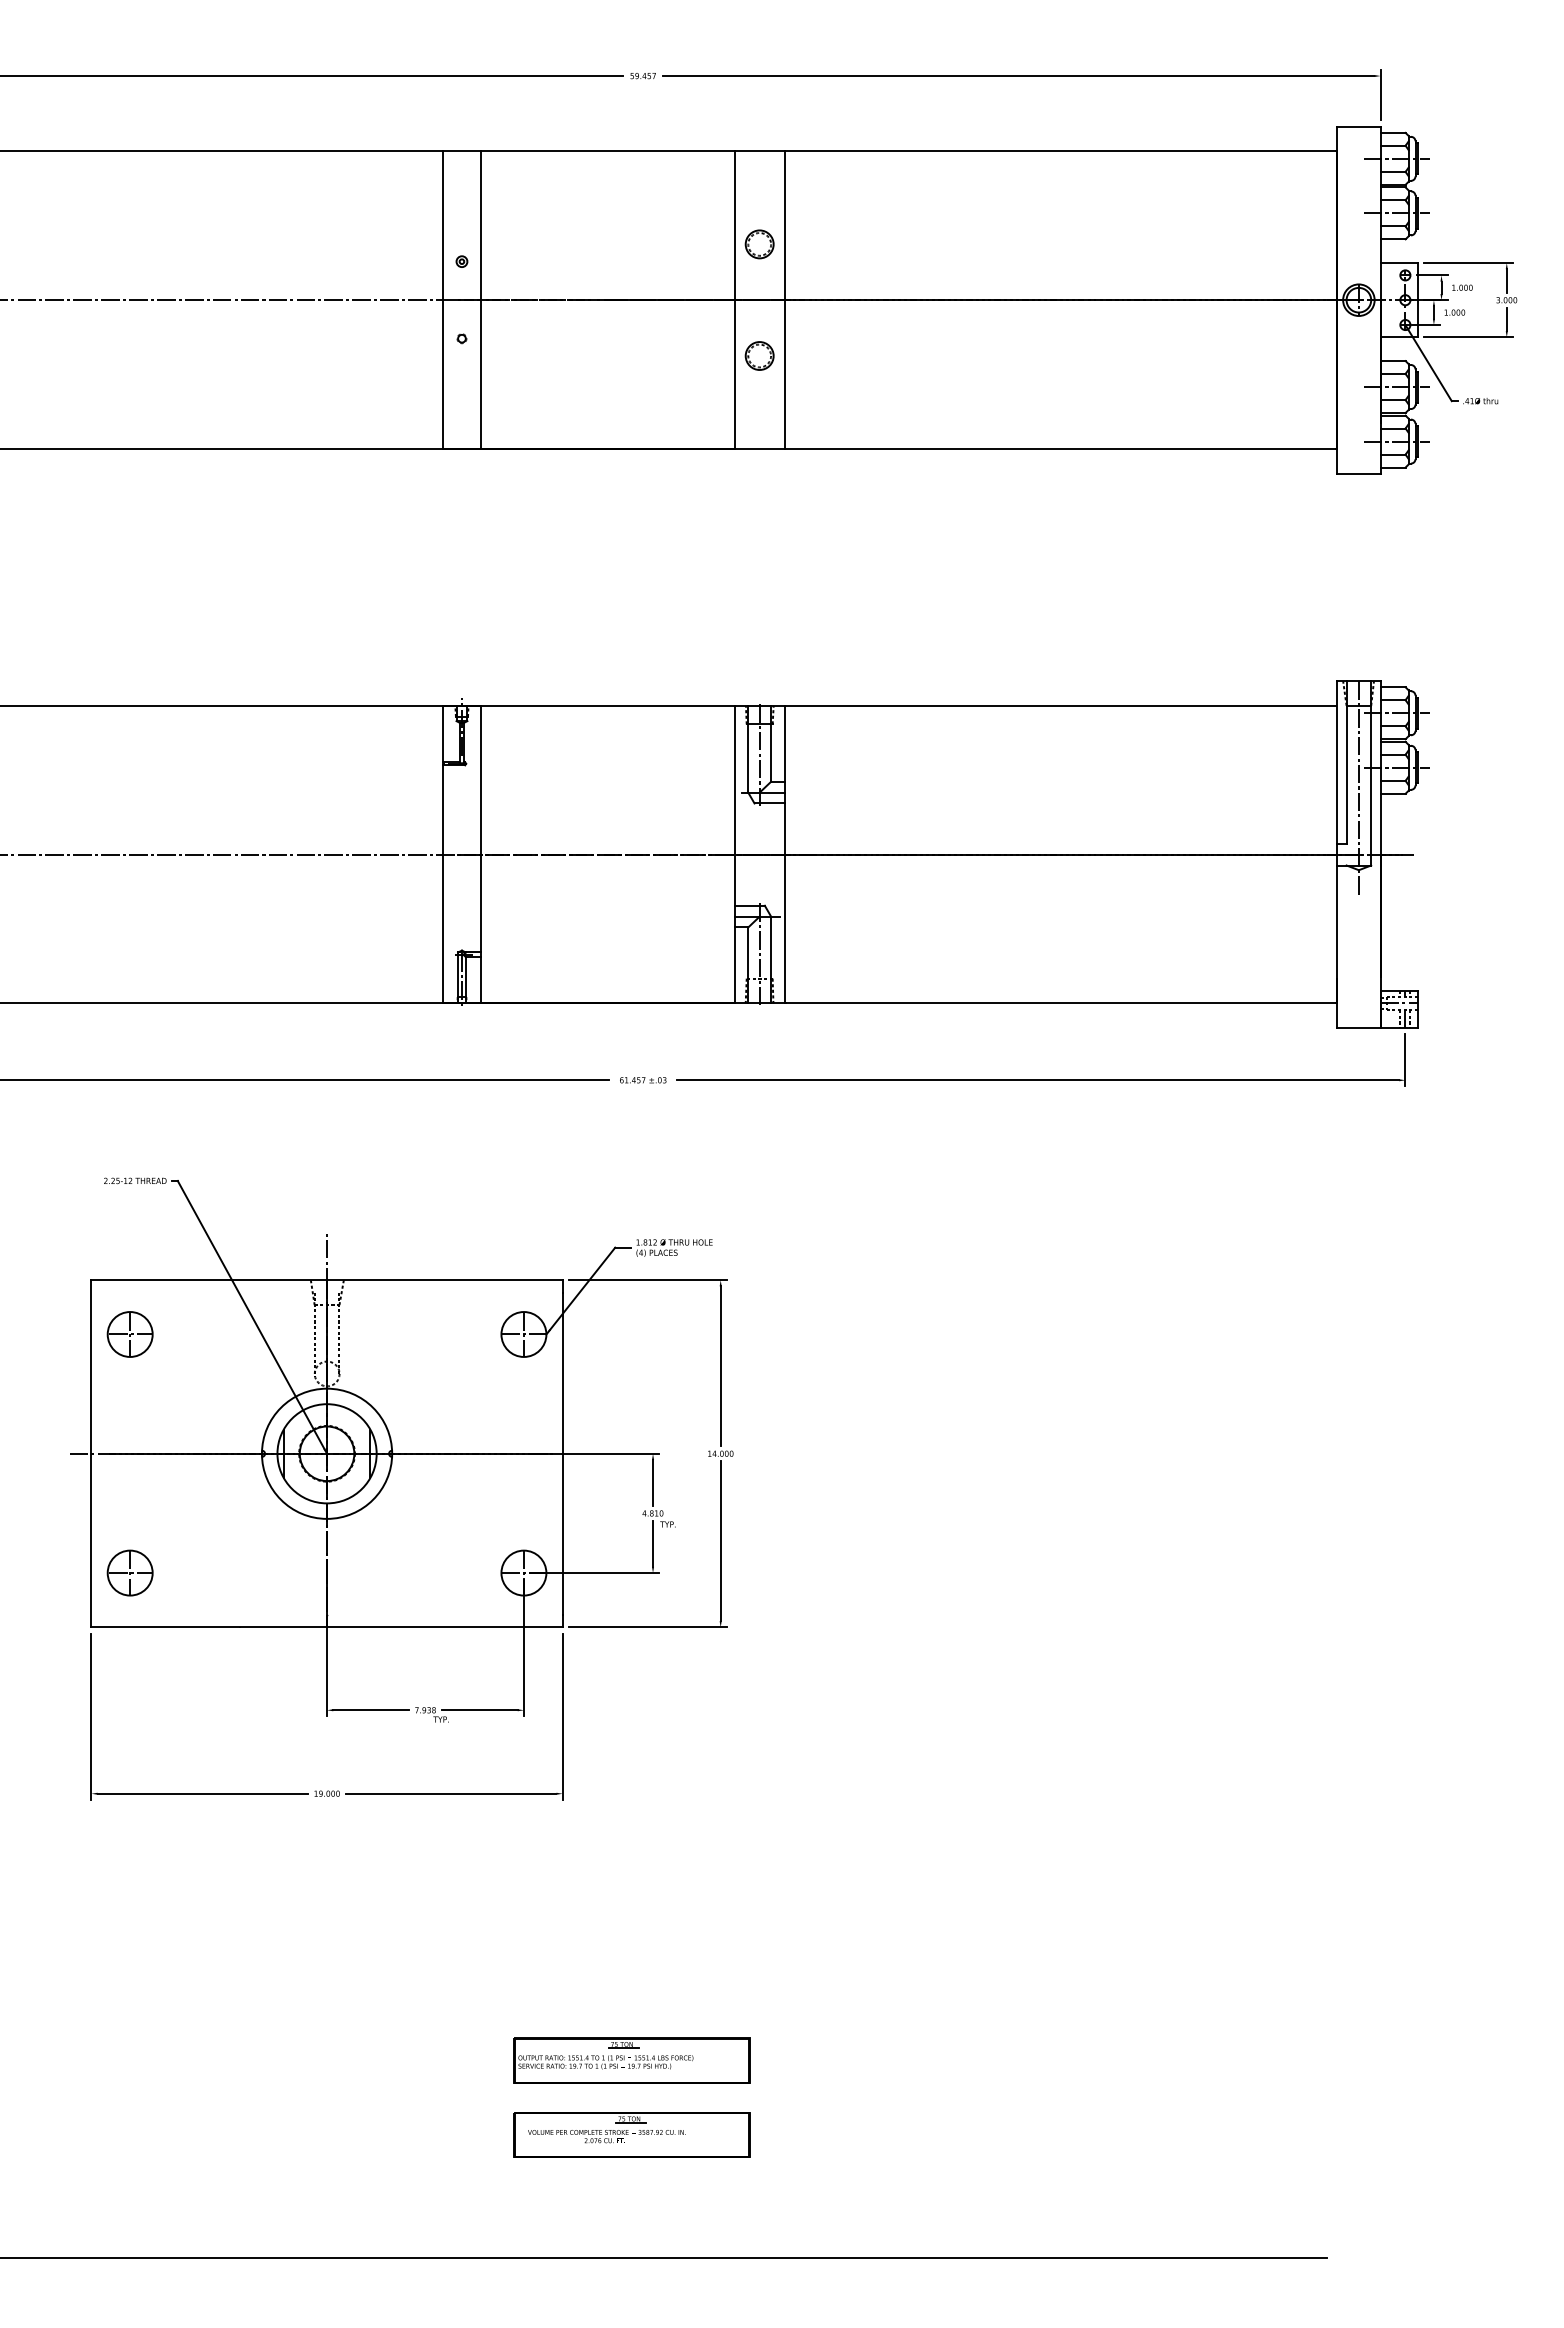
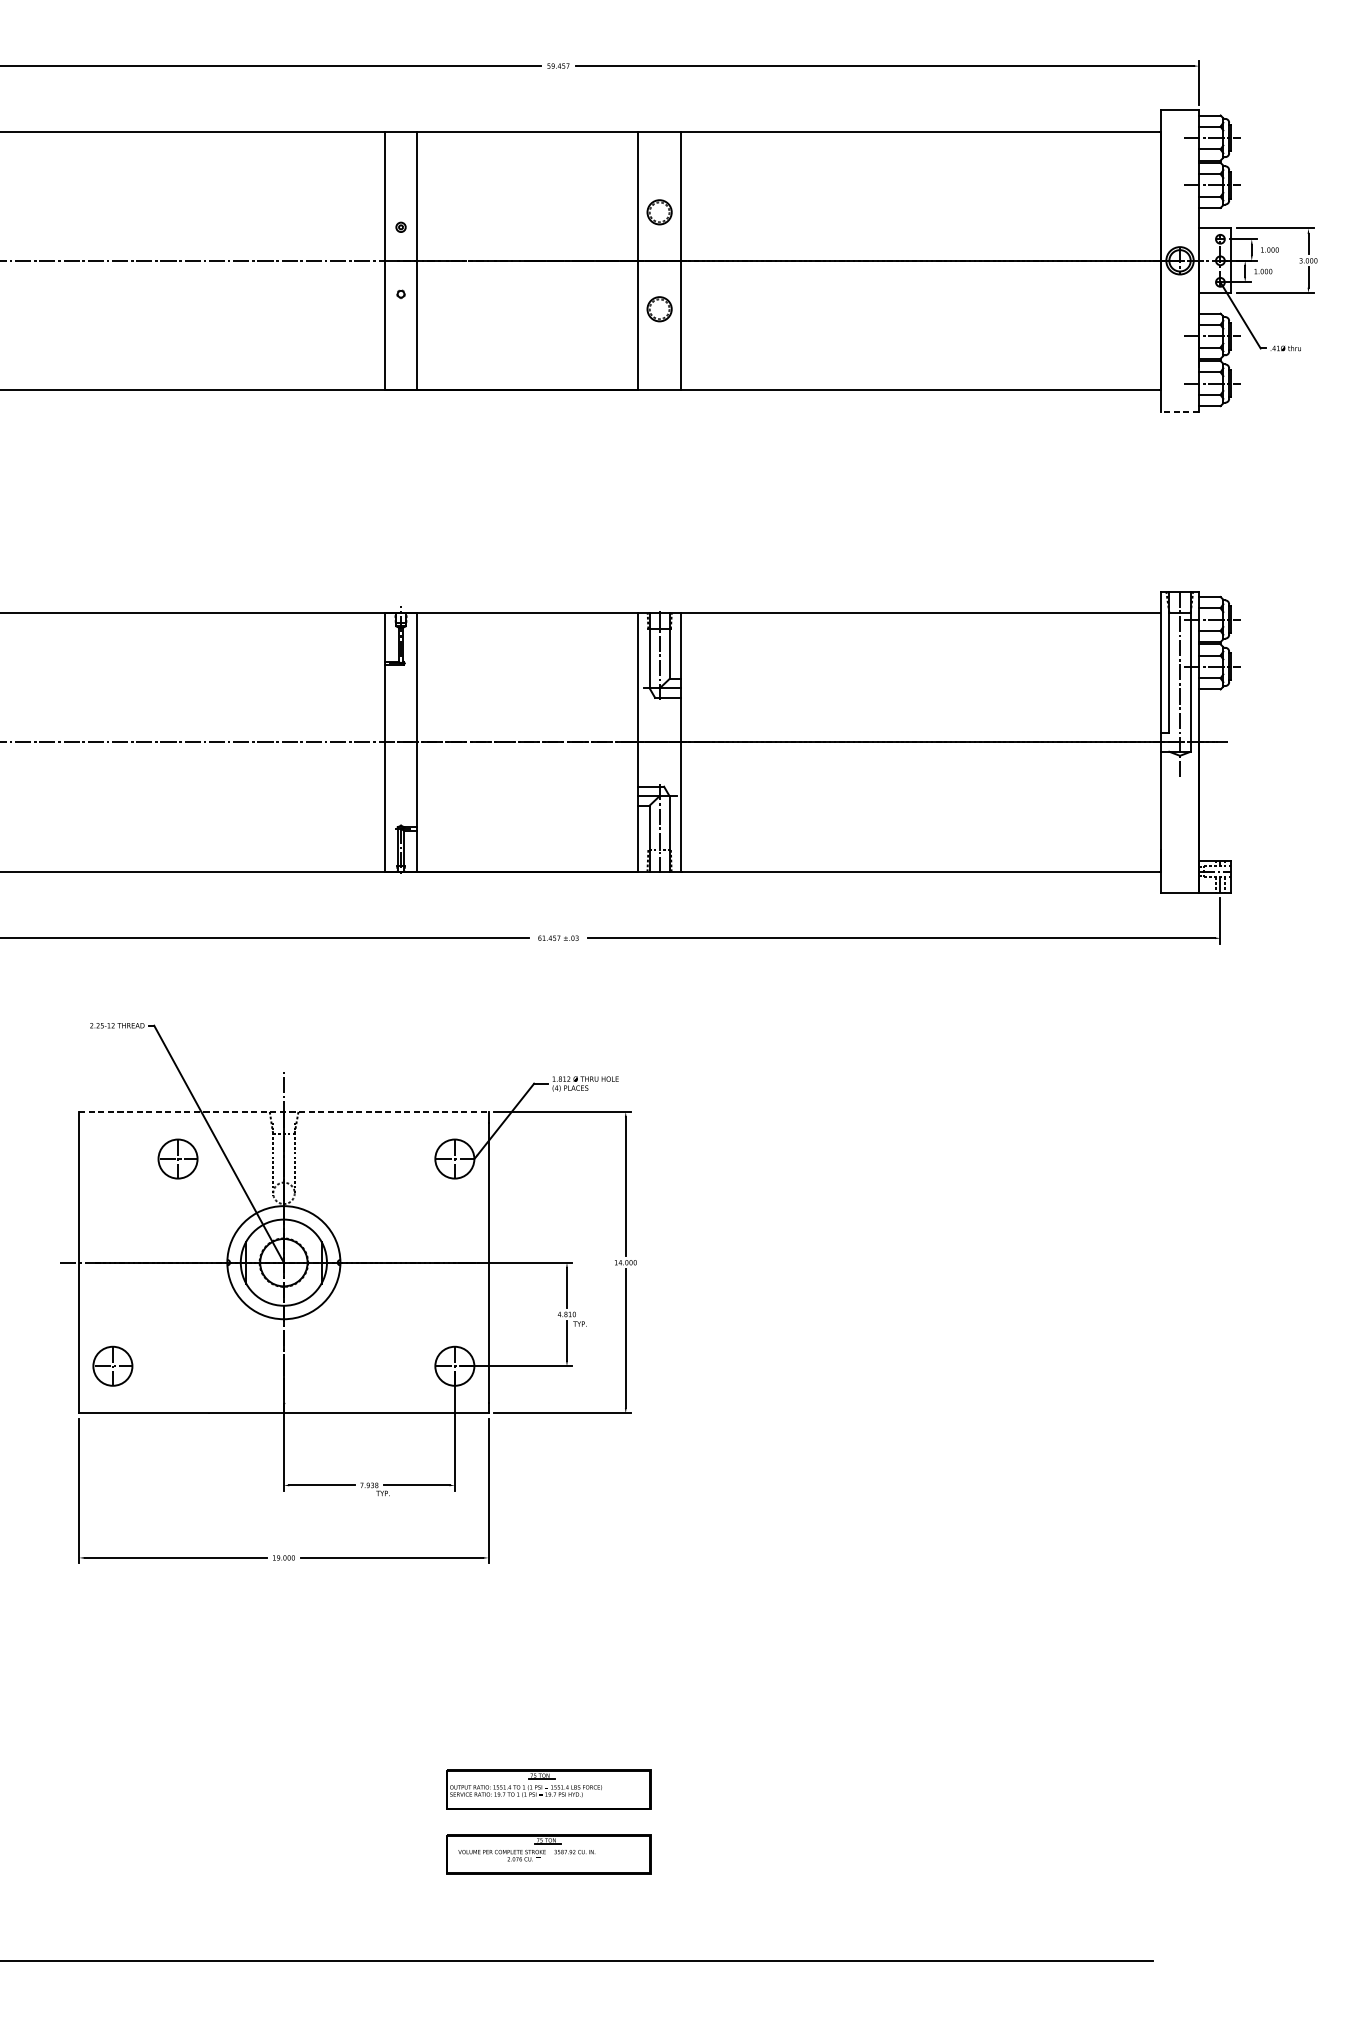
line: (1358, 473) -> (1179, 411), solid -> dashed
line: (327, 1280) -> (284, 1112), solid -> dashed
part: (129, 1334) -> (177, 1159), moved

